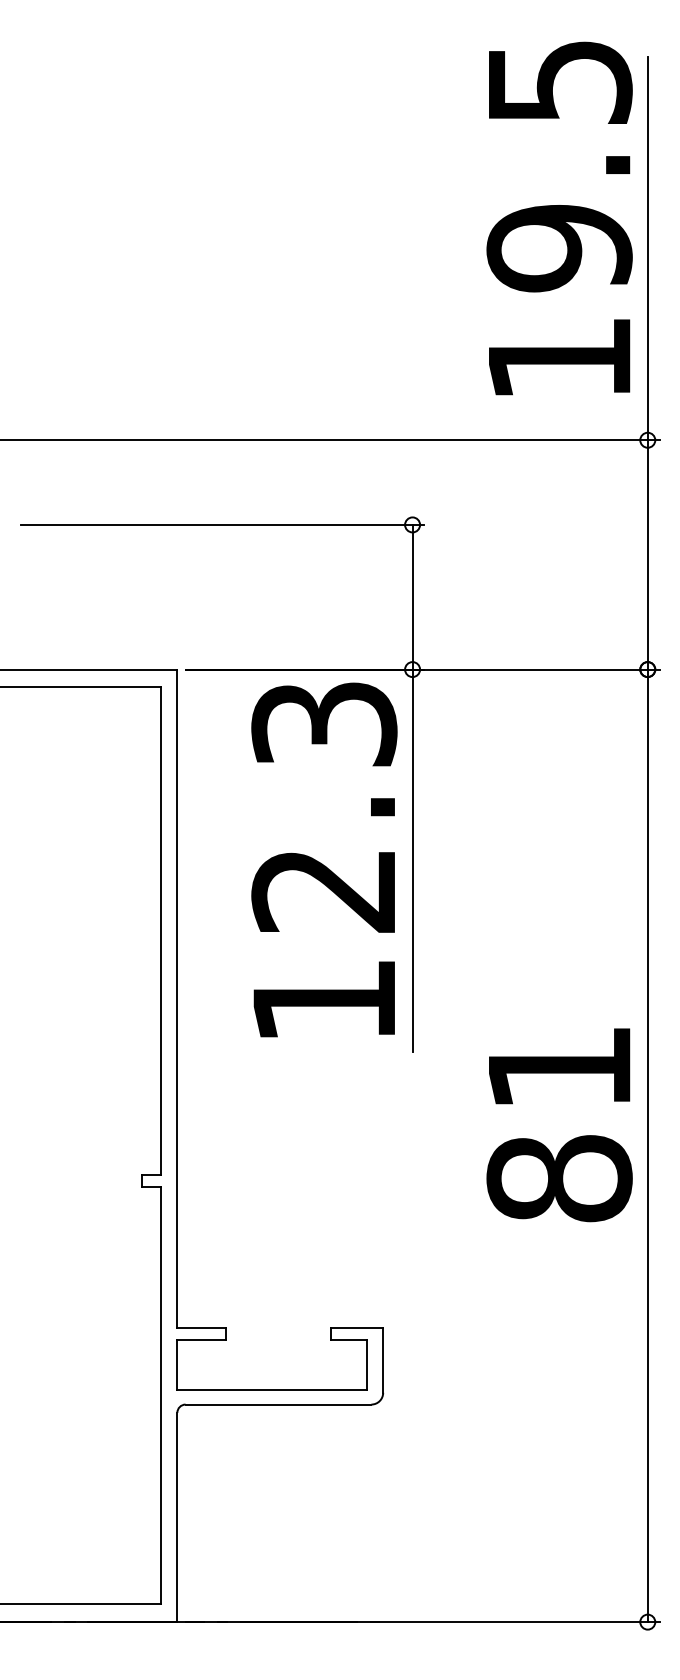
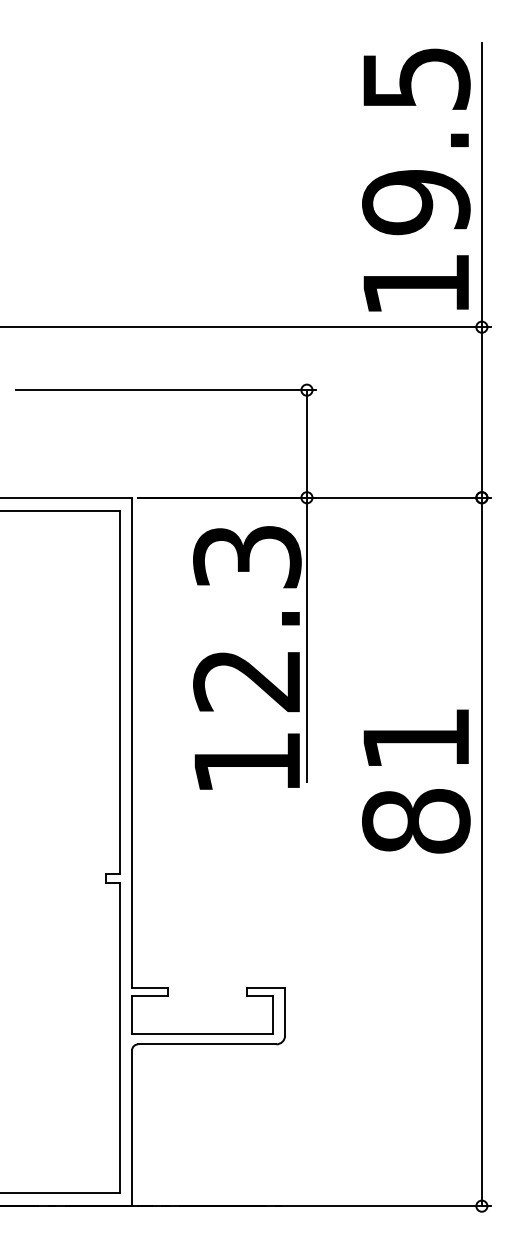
text: (559, 218) -> (416, 180), moved
text: (324, 859) -> (247, 657), moved
text: (559, 1125) -> (416, 781), moved

